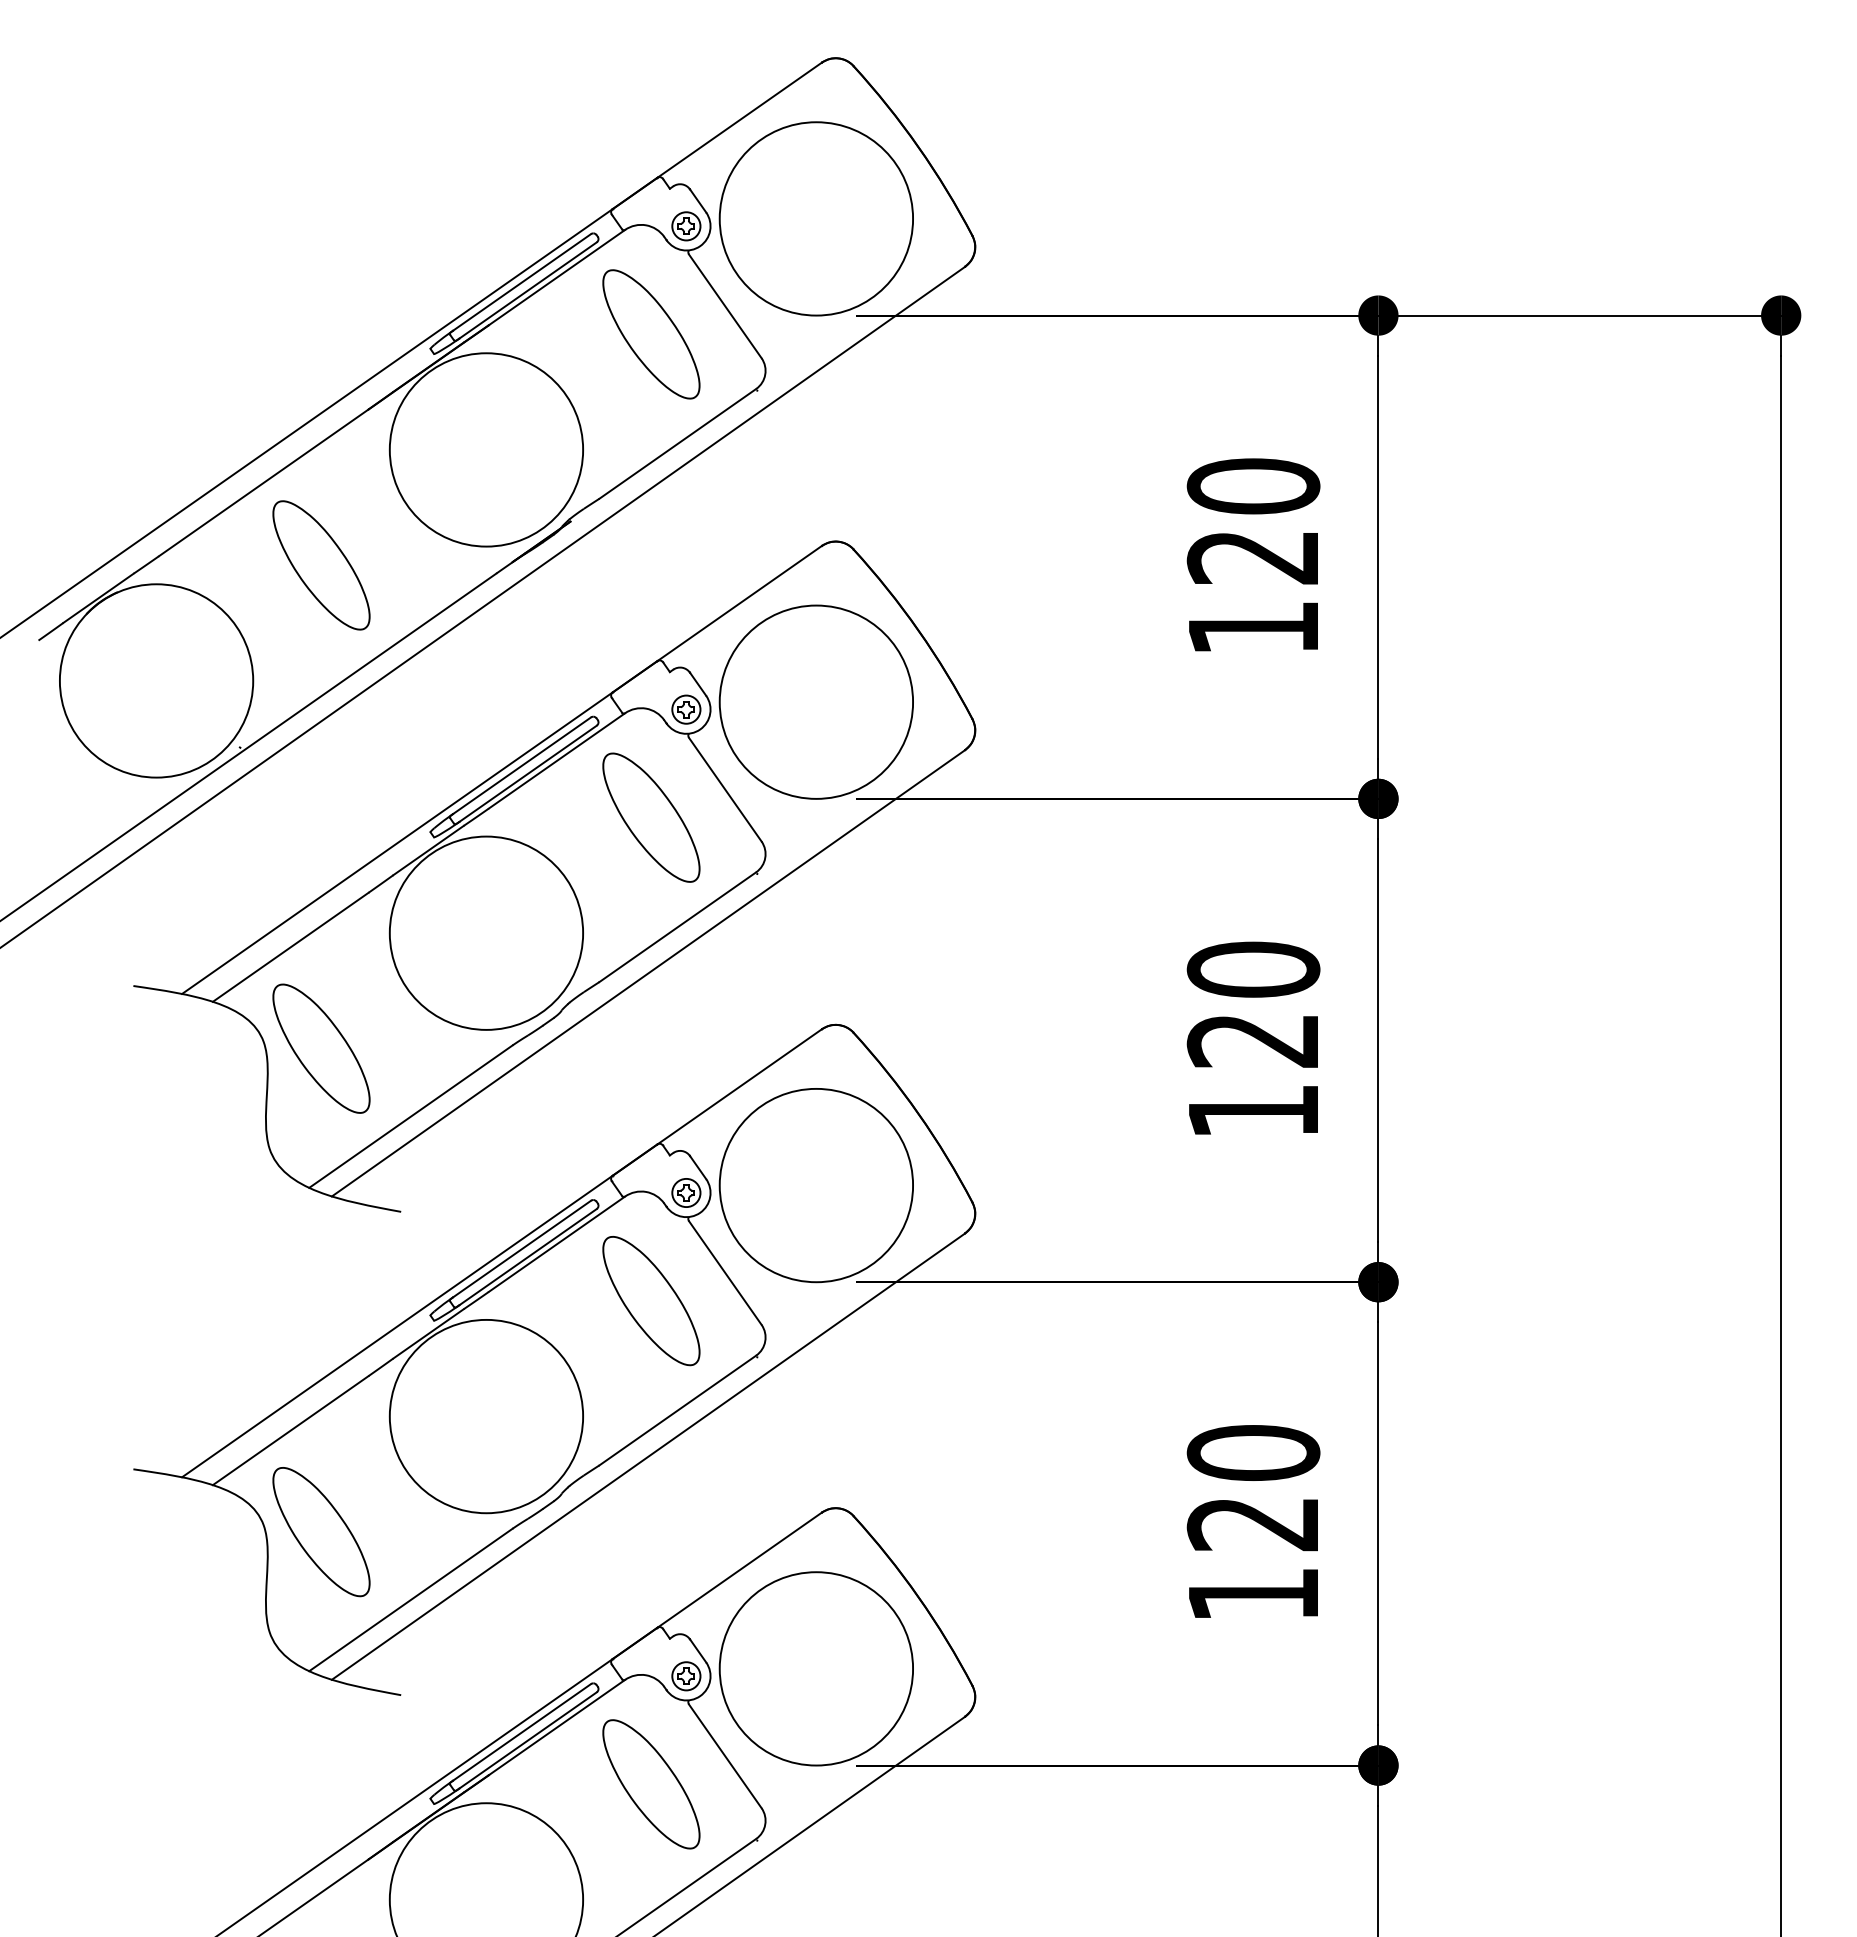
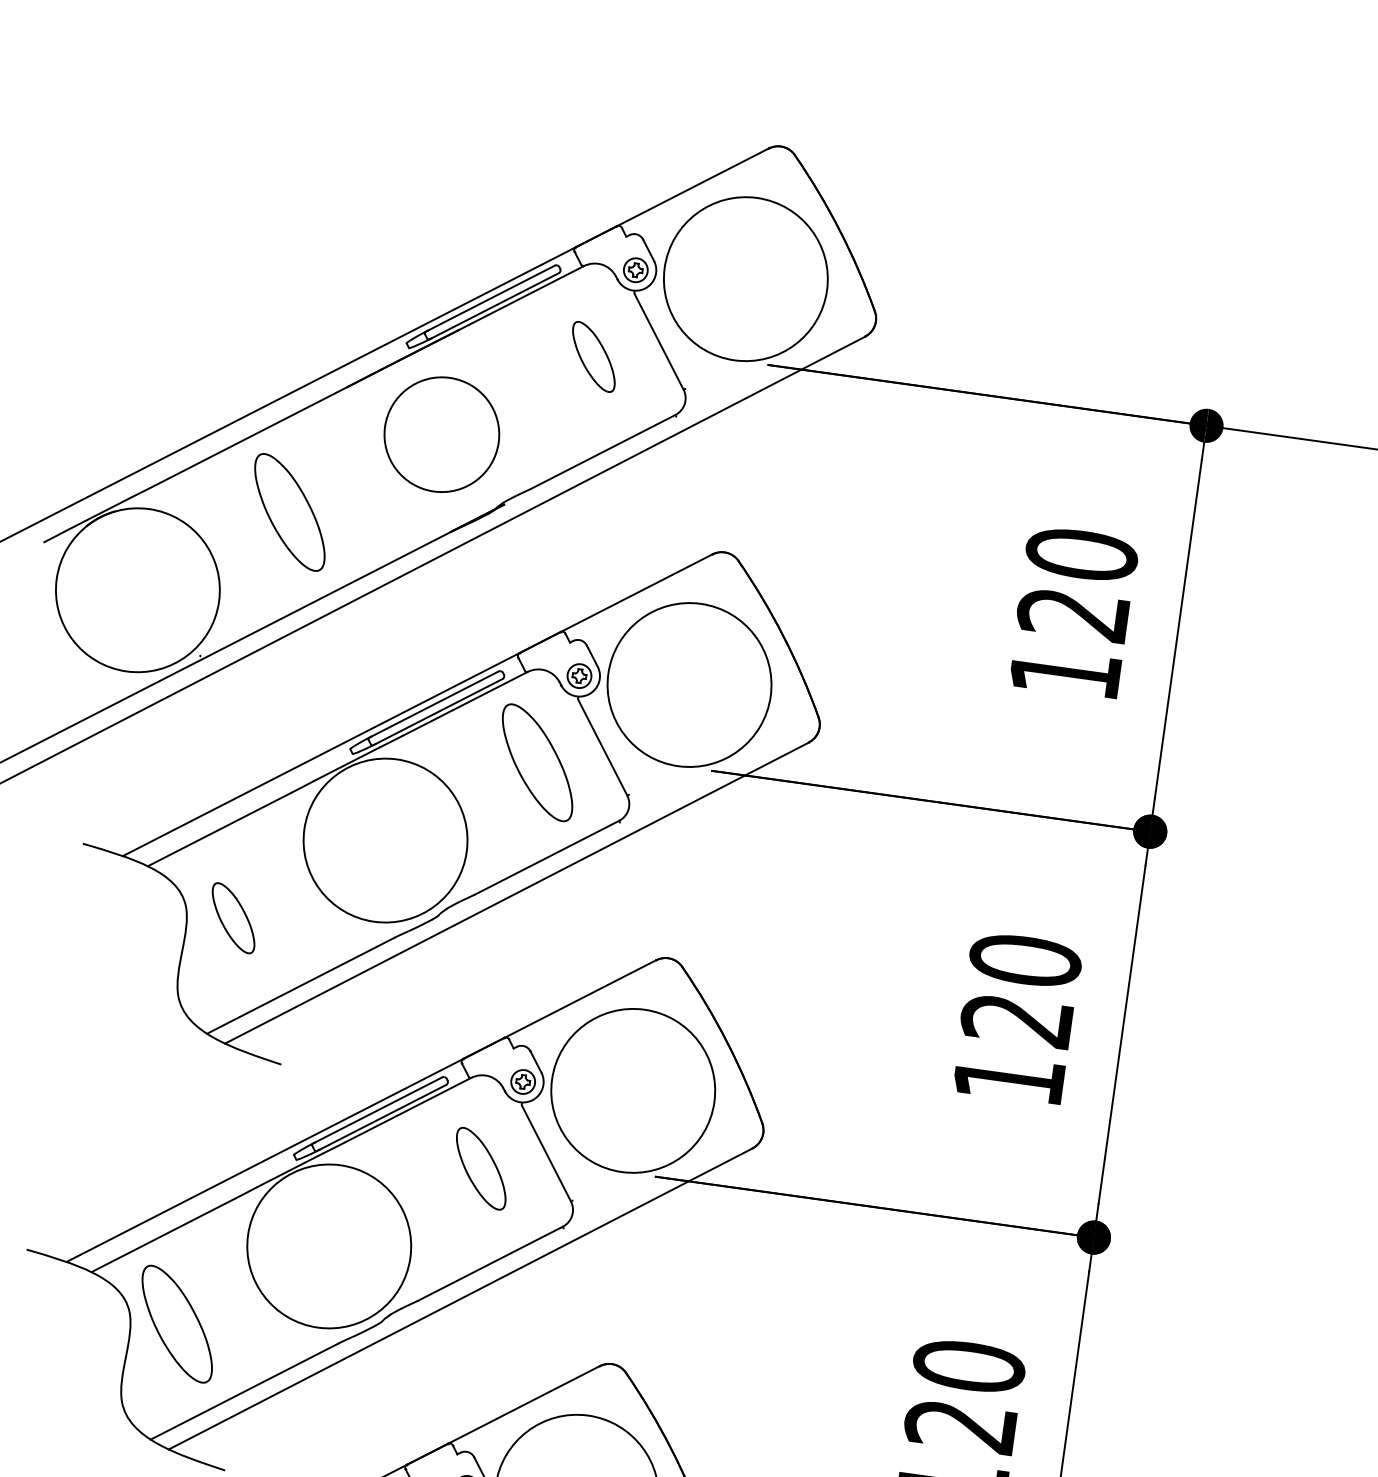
part: (651, 334) -> (593, 357), size x0.6
circle: (486, 449) -> (441, 434), size x0.7
part: (321, 1048) -> (233, 918), size x0.6
part: (651, 1301) -> (481, 1169), size x0.7

